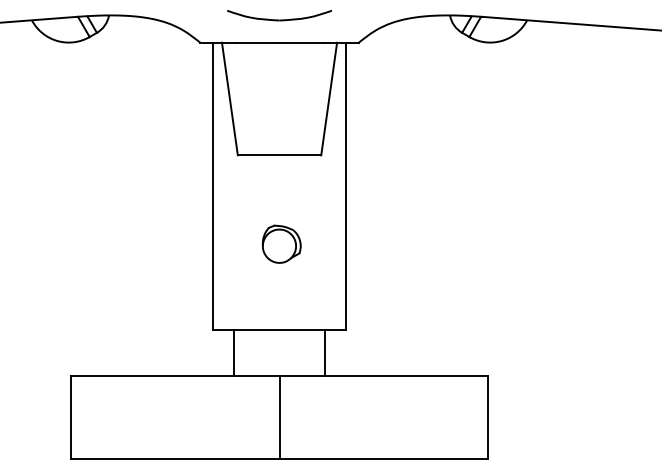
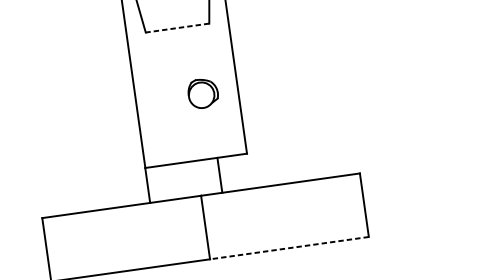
line: (279, 155) -> (177, 28), solid -> dashed
part: (281, 243) -> (202, 92), moved
line: (233, 352) -> (147, 185), moved
line: (325, 352) -> (219, 175), moved
line: (383, 458) -> (289, 247), solid -> dashed

